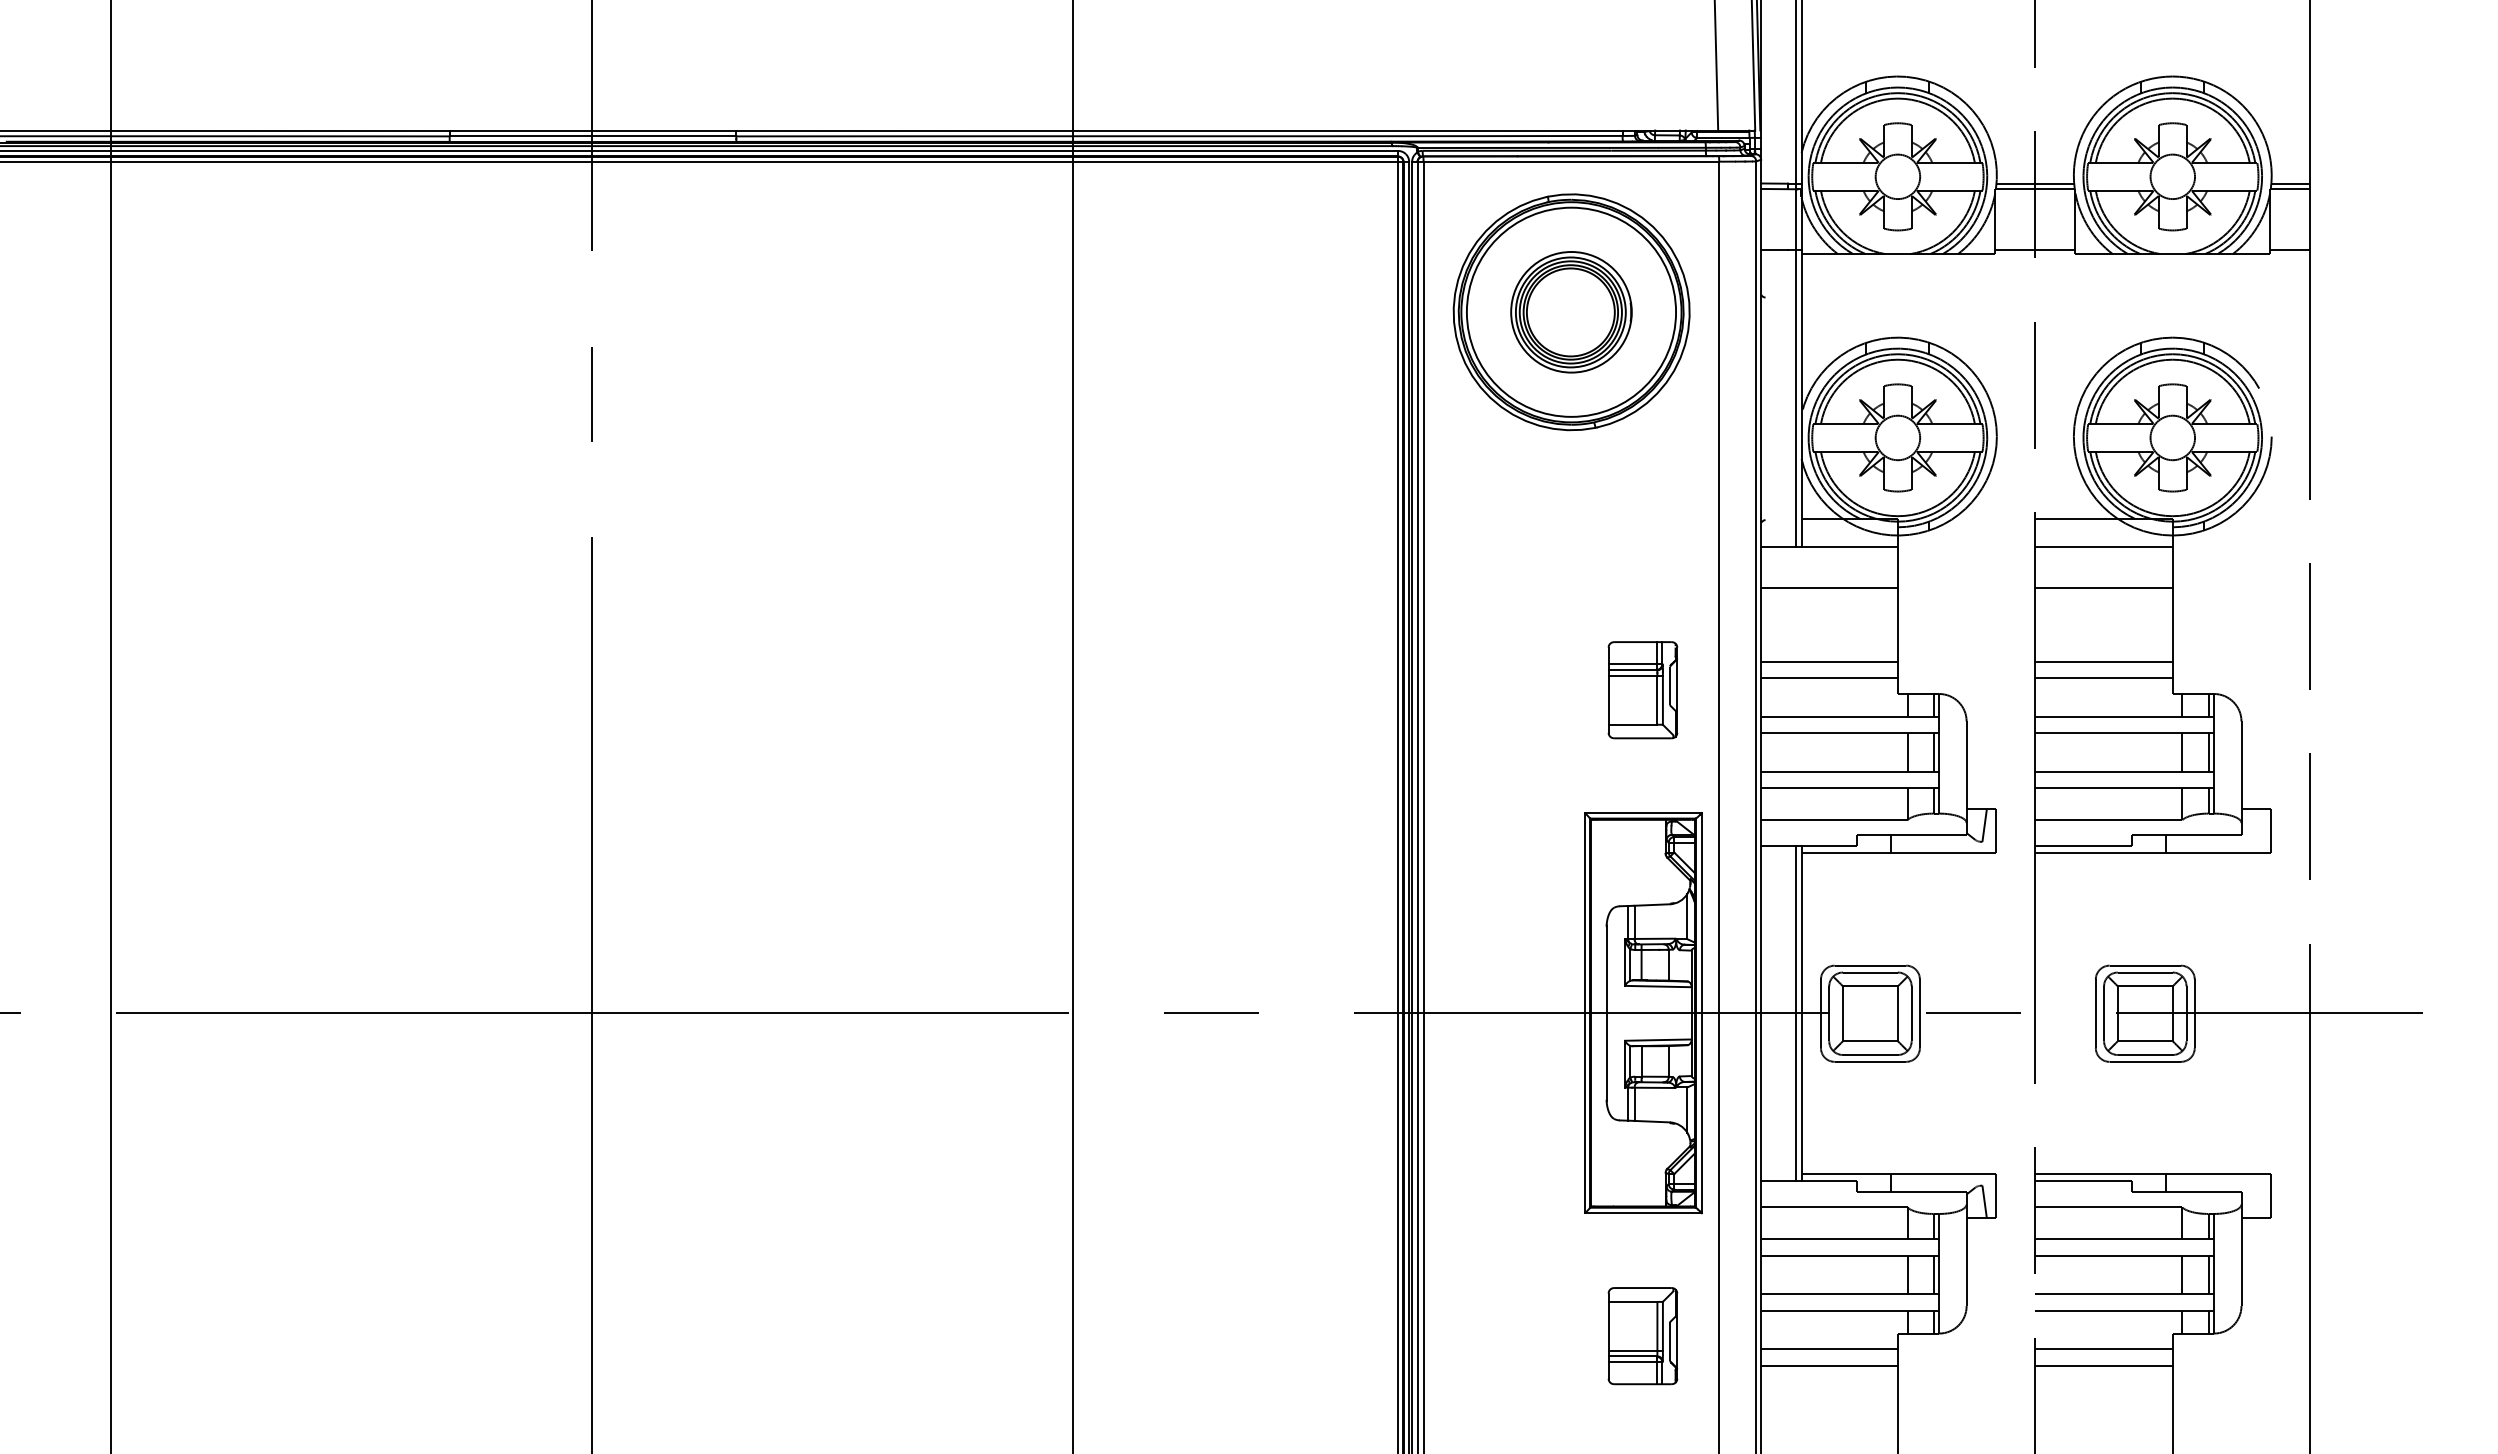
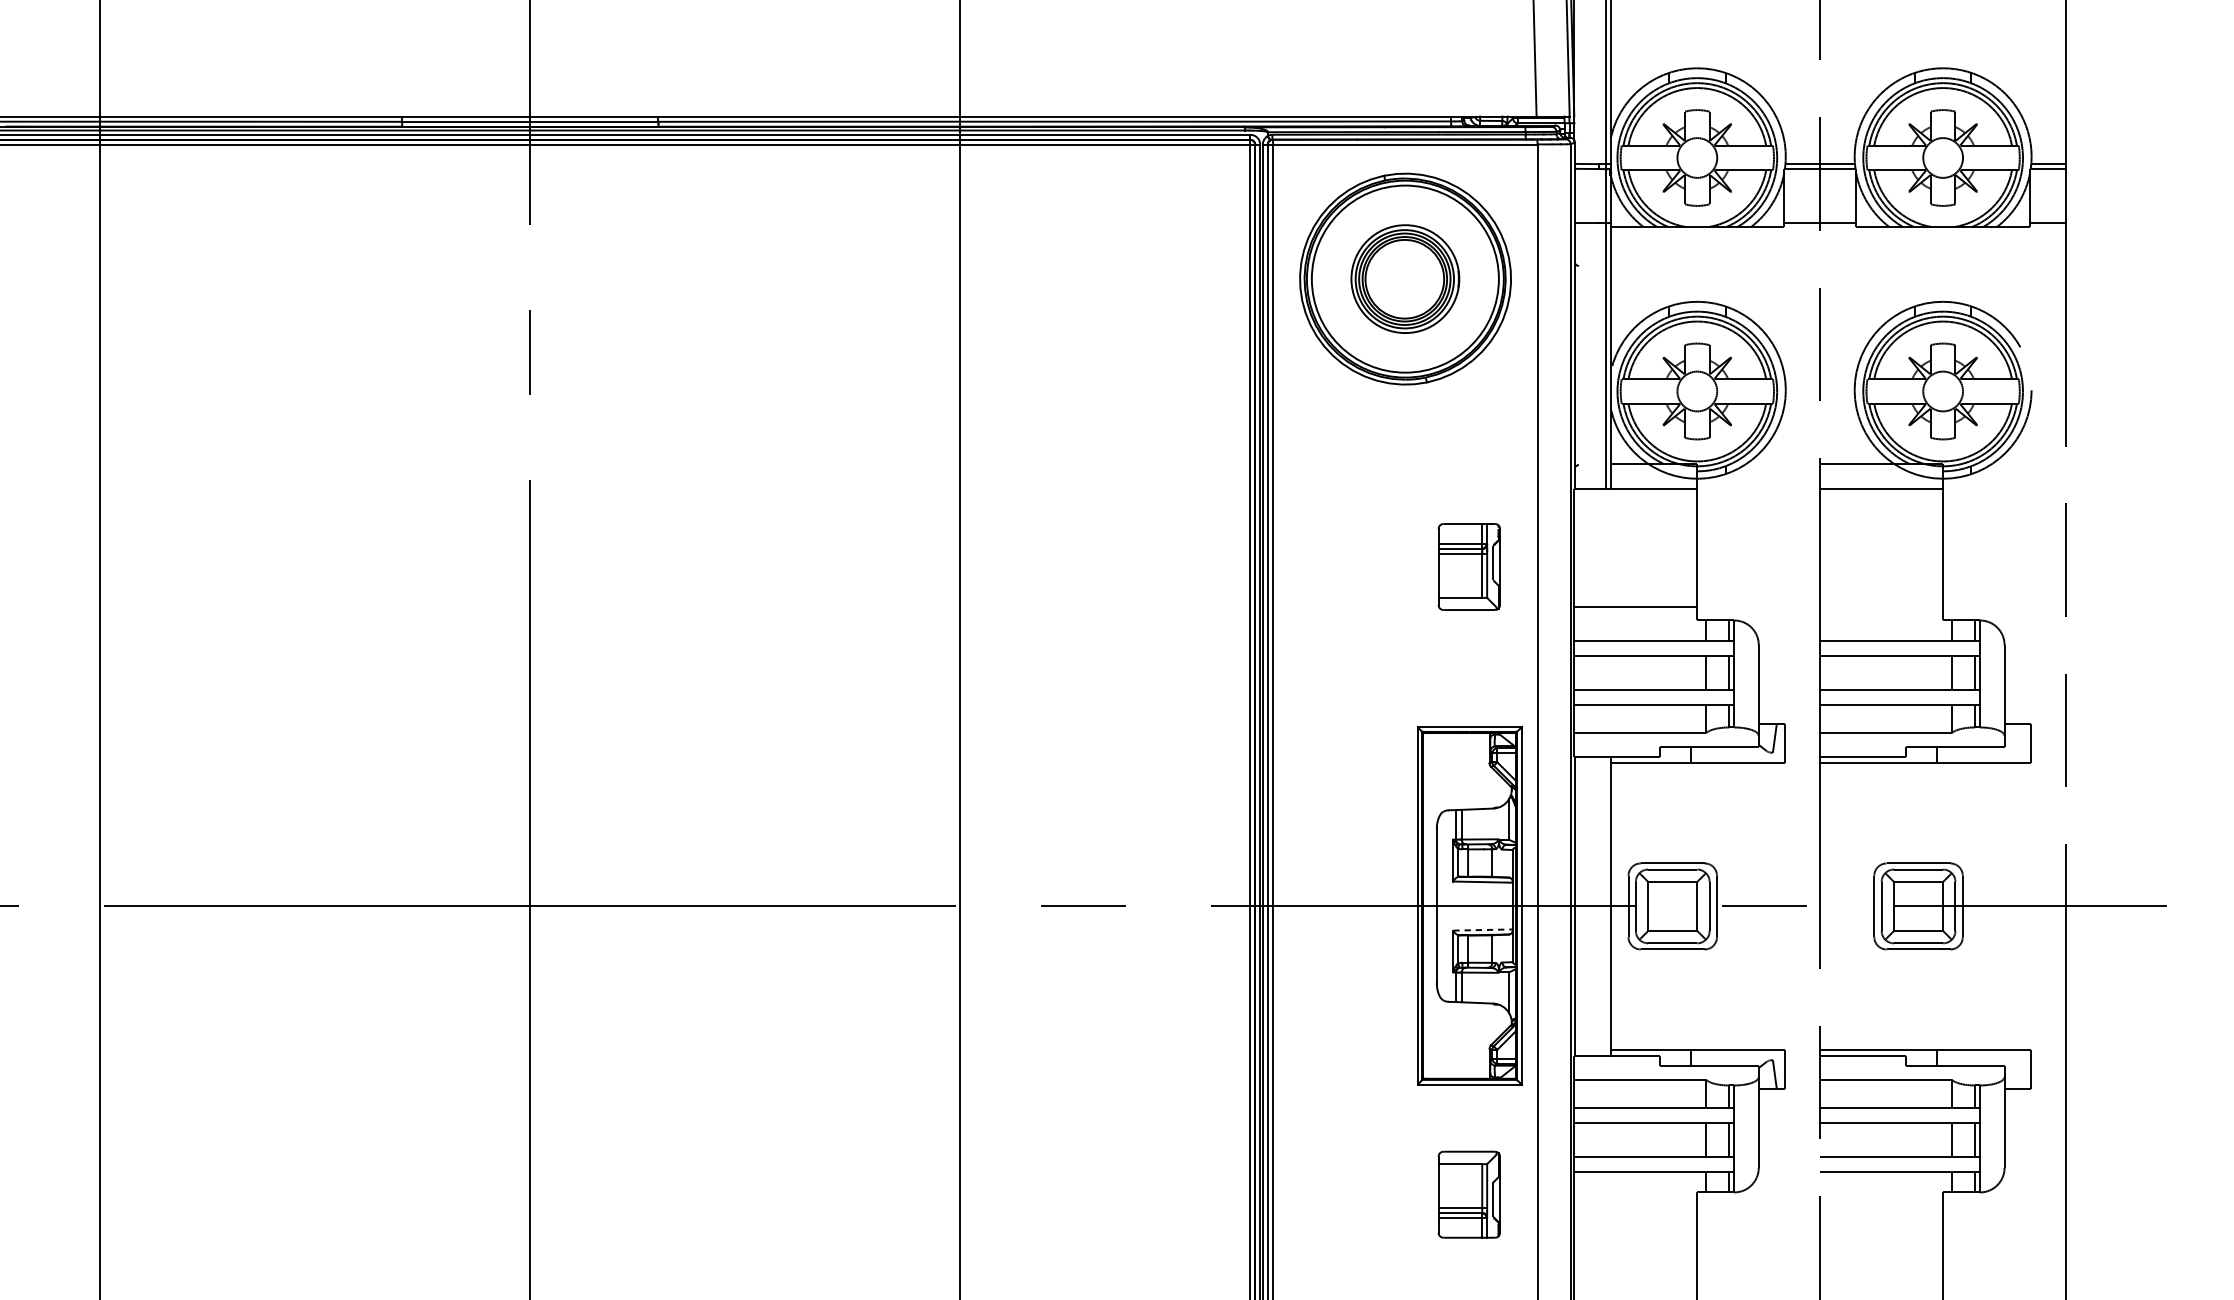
line: (1828, 587) -> (1635, 525), removed
line: (2103, 587) -> (1881, 525), removed
line: (1828, 661) -> (1635, 591), removed
line: (2103, 661) -> (1881, 591), removed
line: (2103, 678) -> (1881, 606), removed
part: (1642, 690) -> (1468, 567), moved
line: (1796, 1013) -> (1606, 906), removed
line: (1658, 1040) -> (1483, 930), solid -> dashed
line: (1828, 1349) -> (1635, 1206), removed
line: (2103, 1349) -> (1881, 1206), removed
line: (1828, 1365) -> (1635, 1221), removed
line: (2103, 1365) -> (1881, 1221), removed

